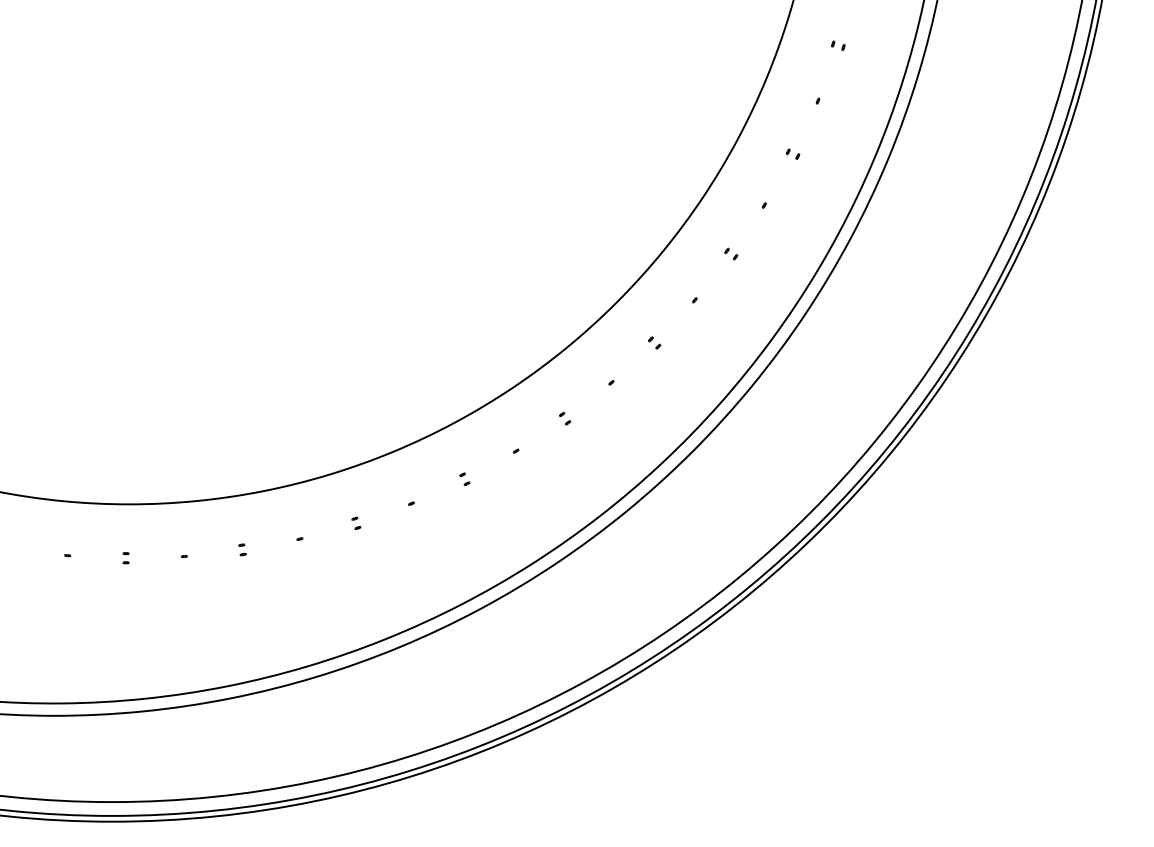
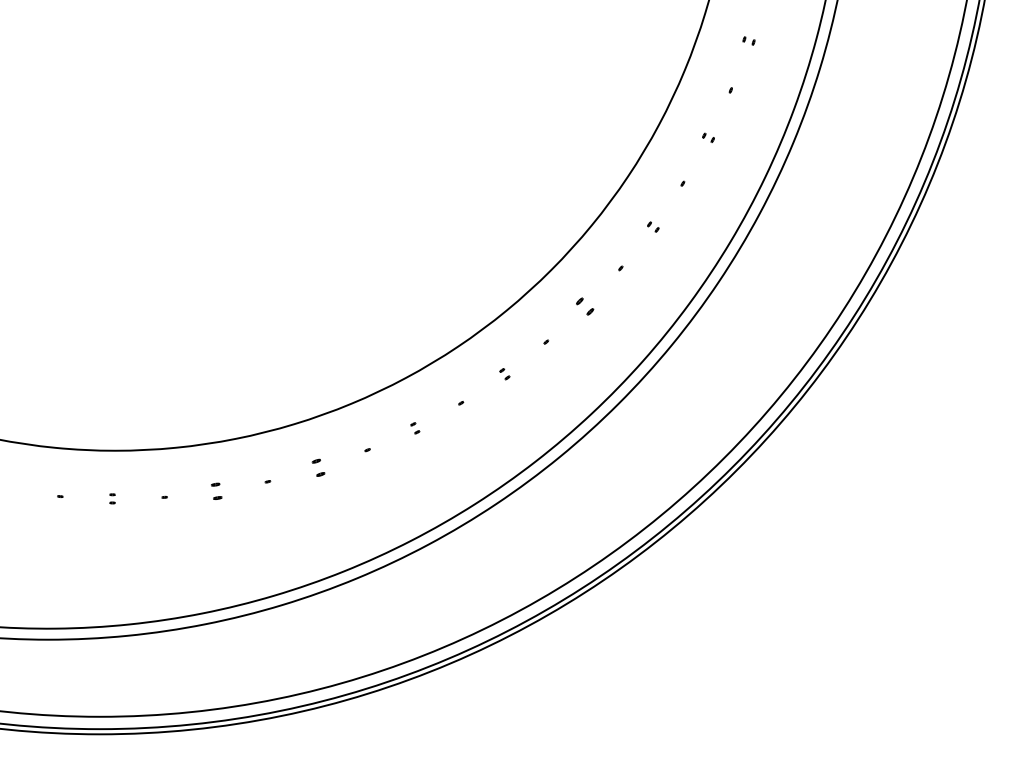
part: (654, 342) -> (584, 306), size x1.6
part: (355, 523) -> (317, 467), size x1.6
part: (242, 549) -> (216, 491), size x1.6

